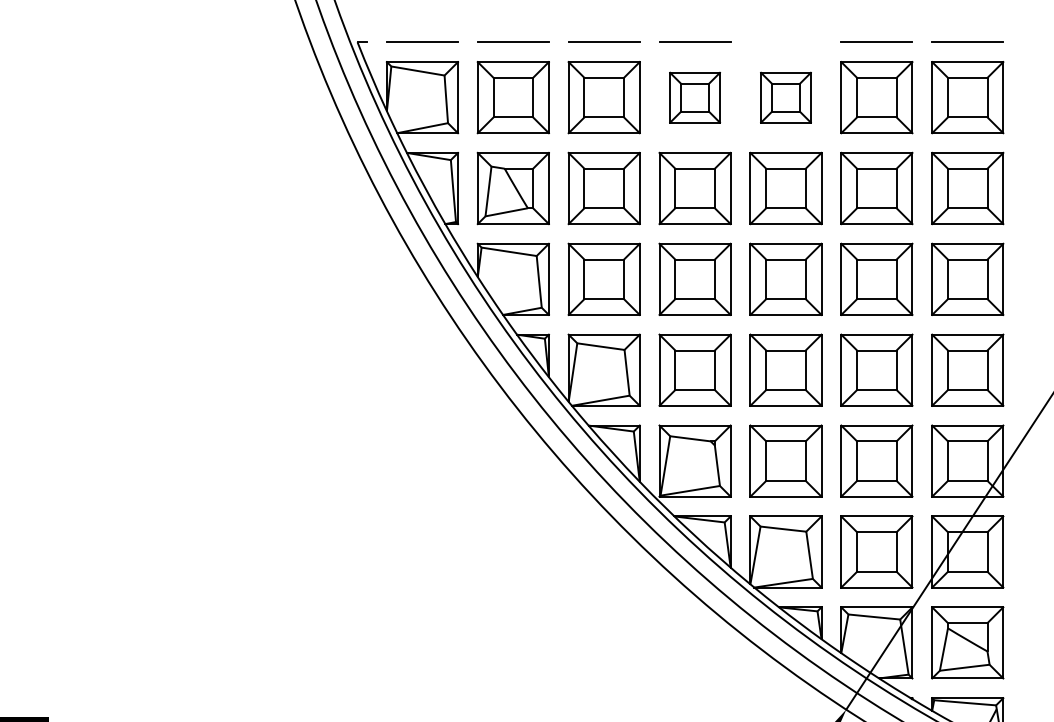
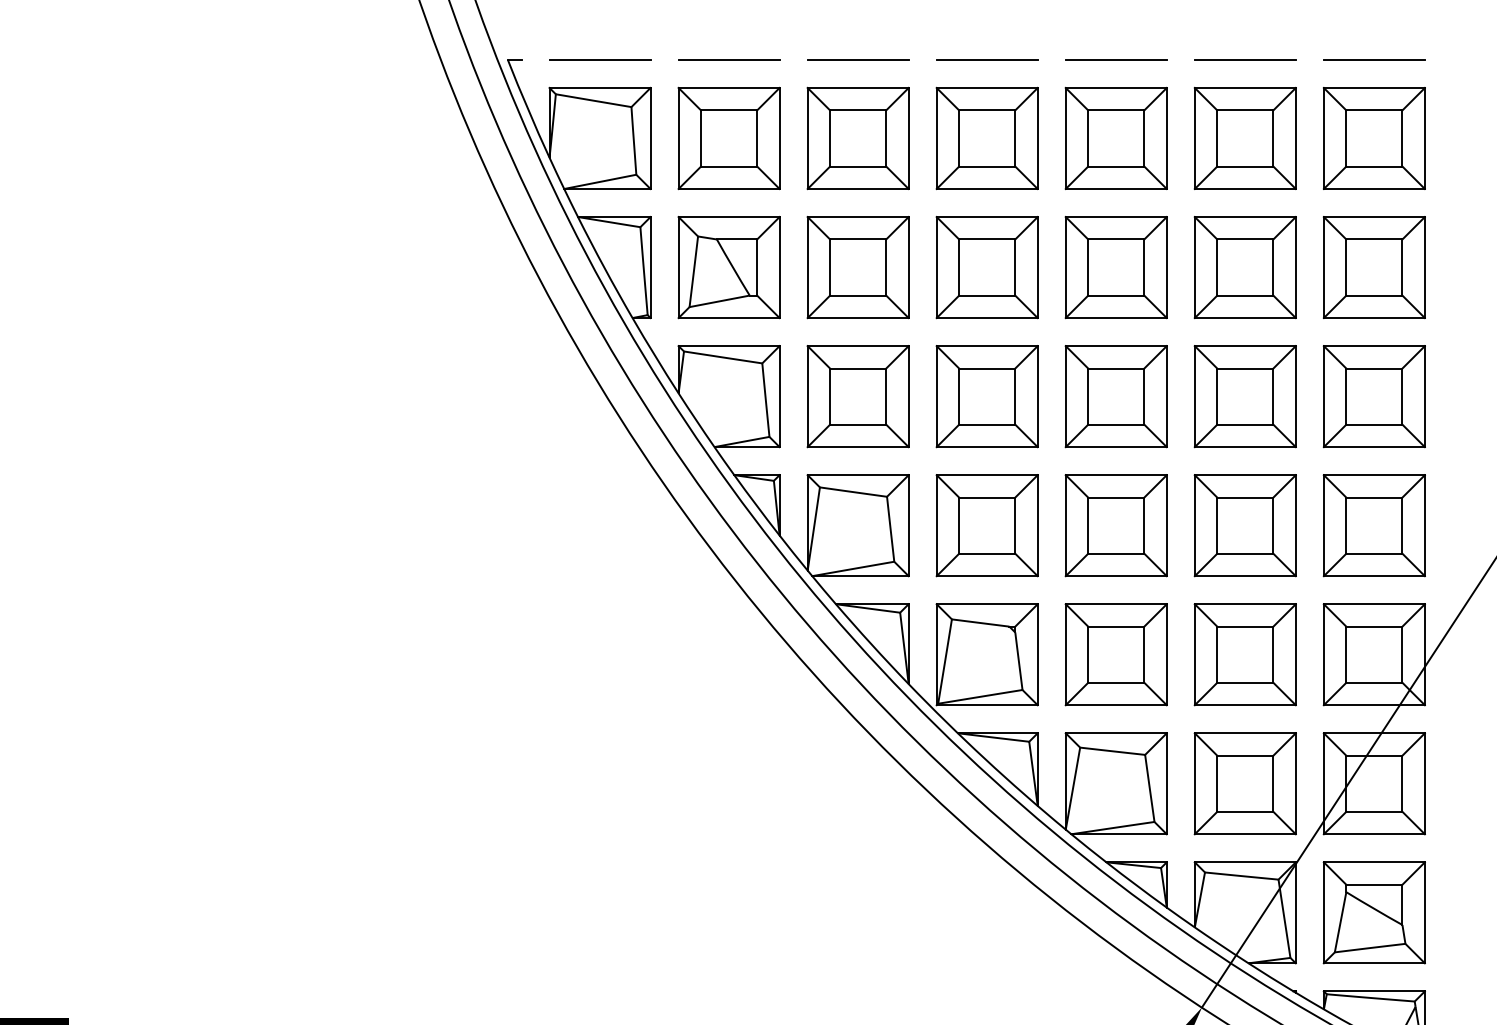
line: (785, 42) -> (1115, 60), added
part: (694, 97) -> (986, 138), size x1.43
part: (785, 97) -> (1115, 138), size x1.43

